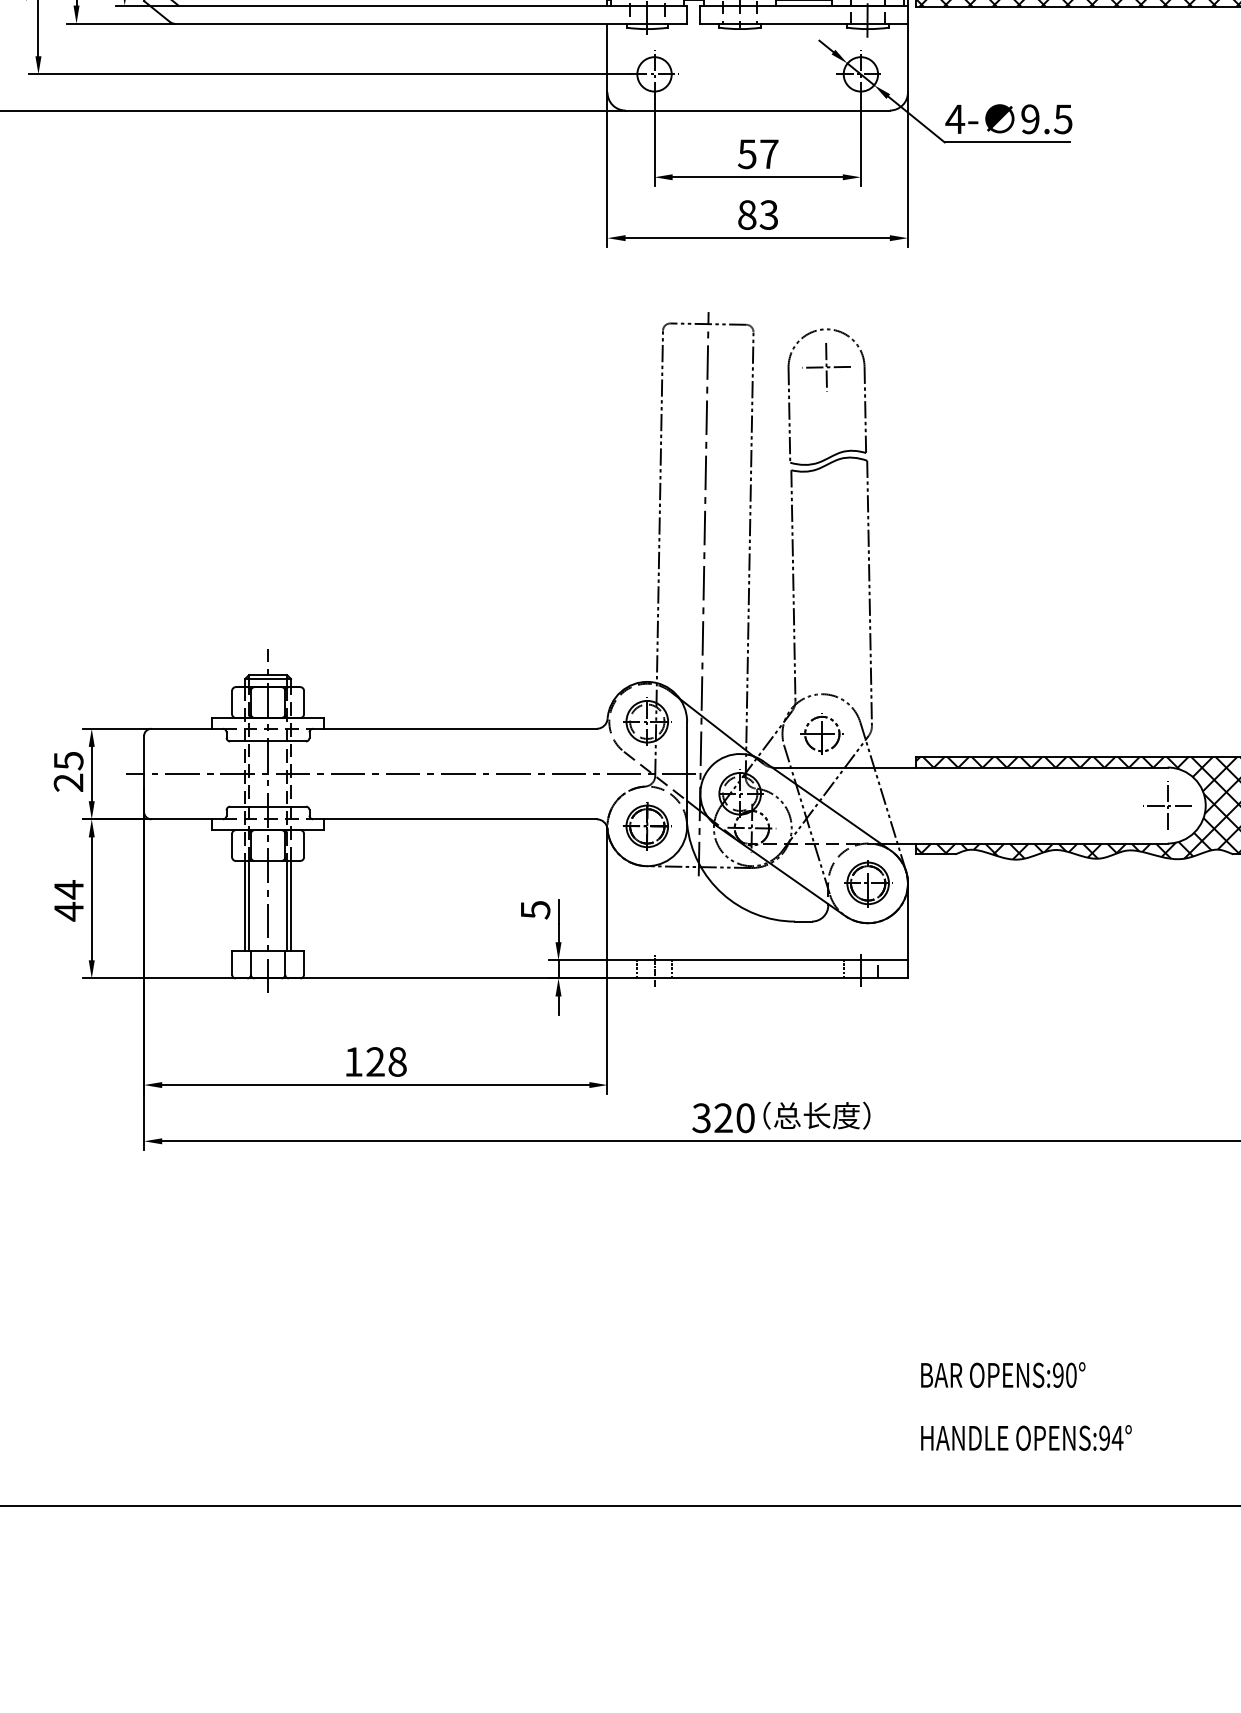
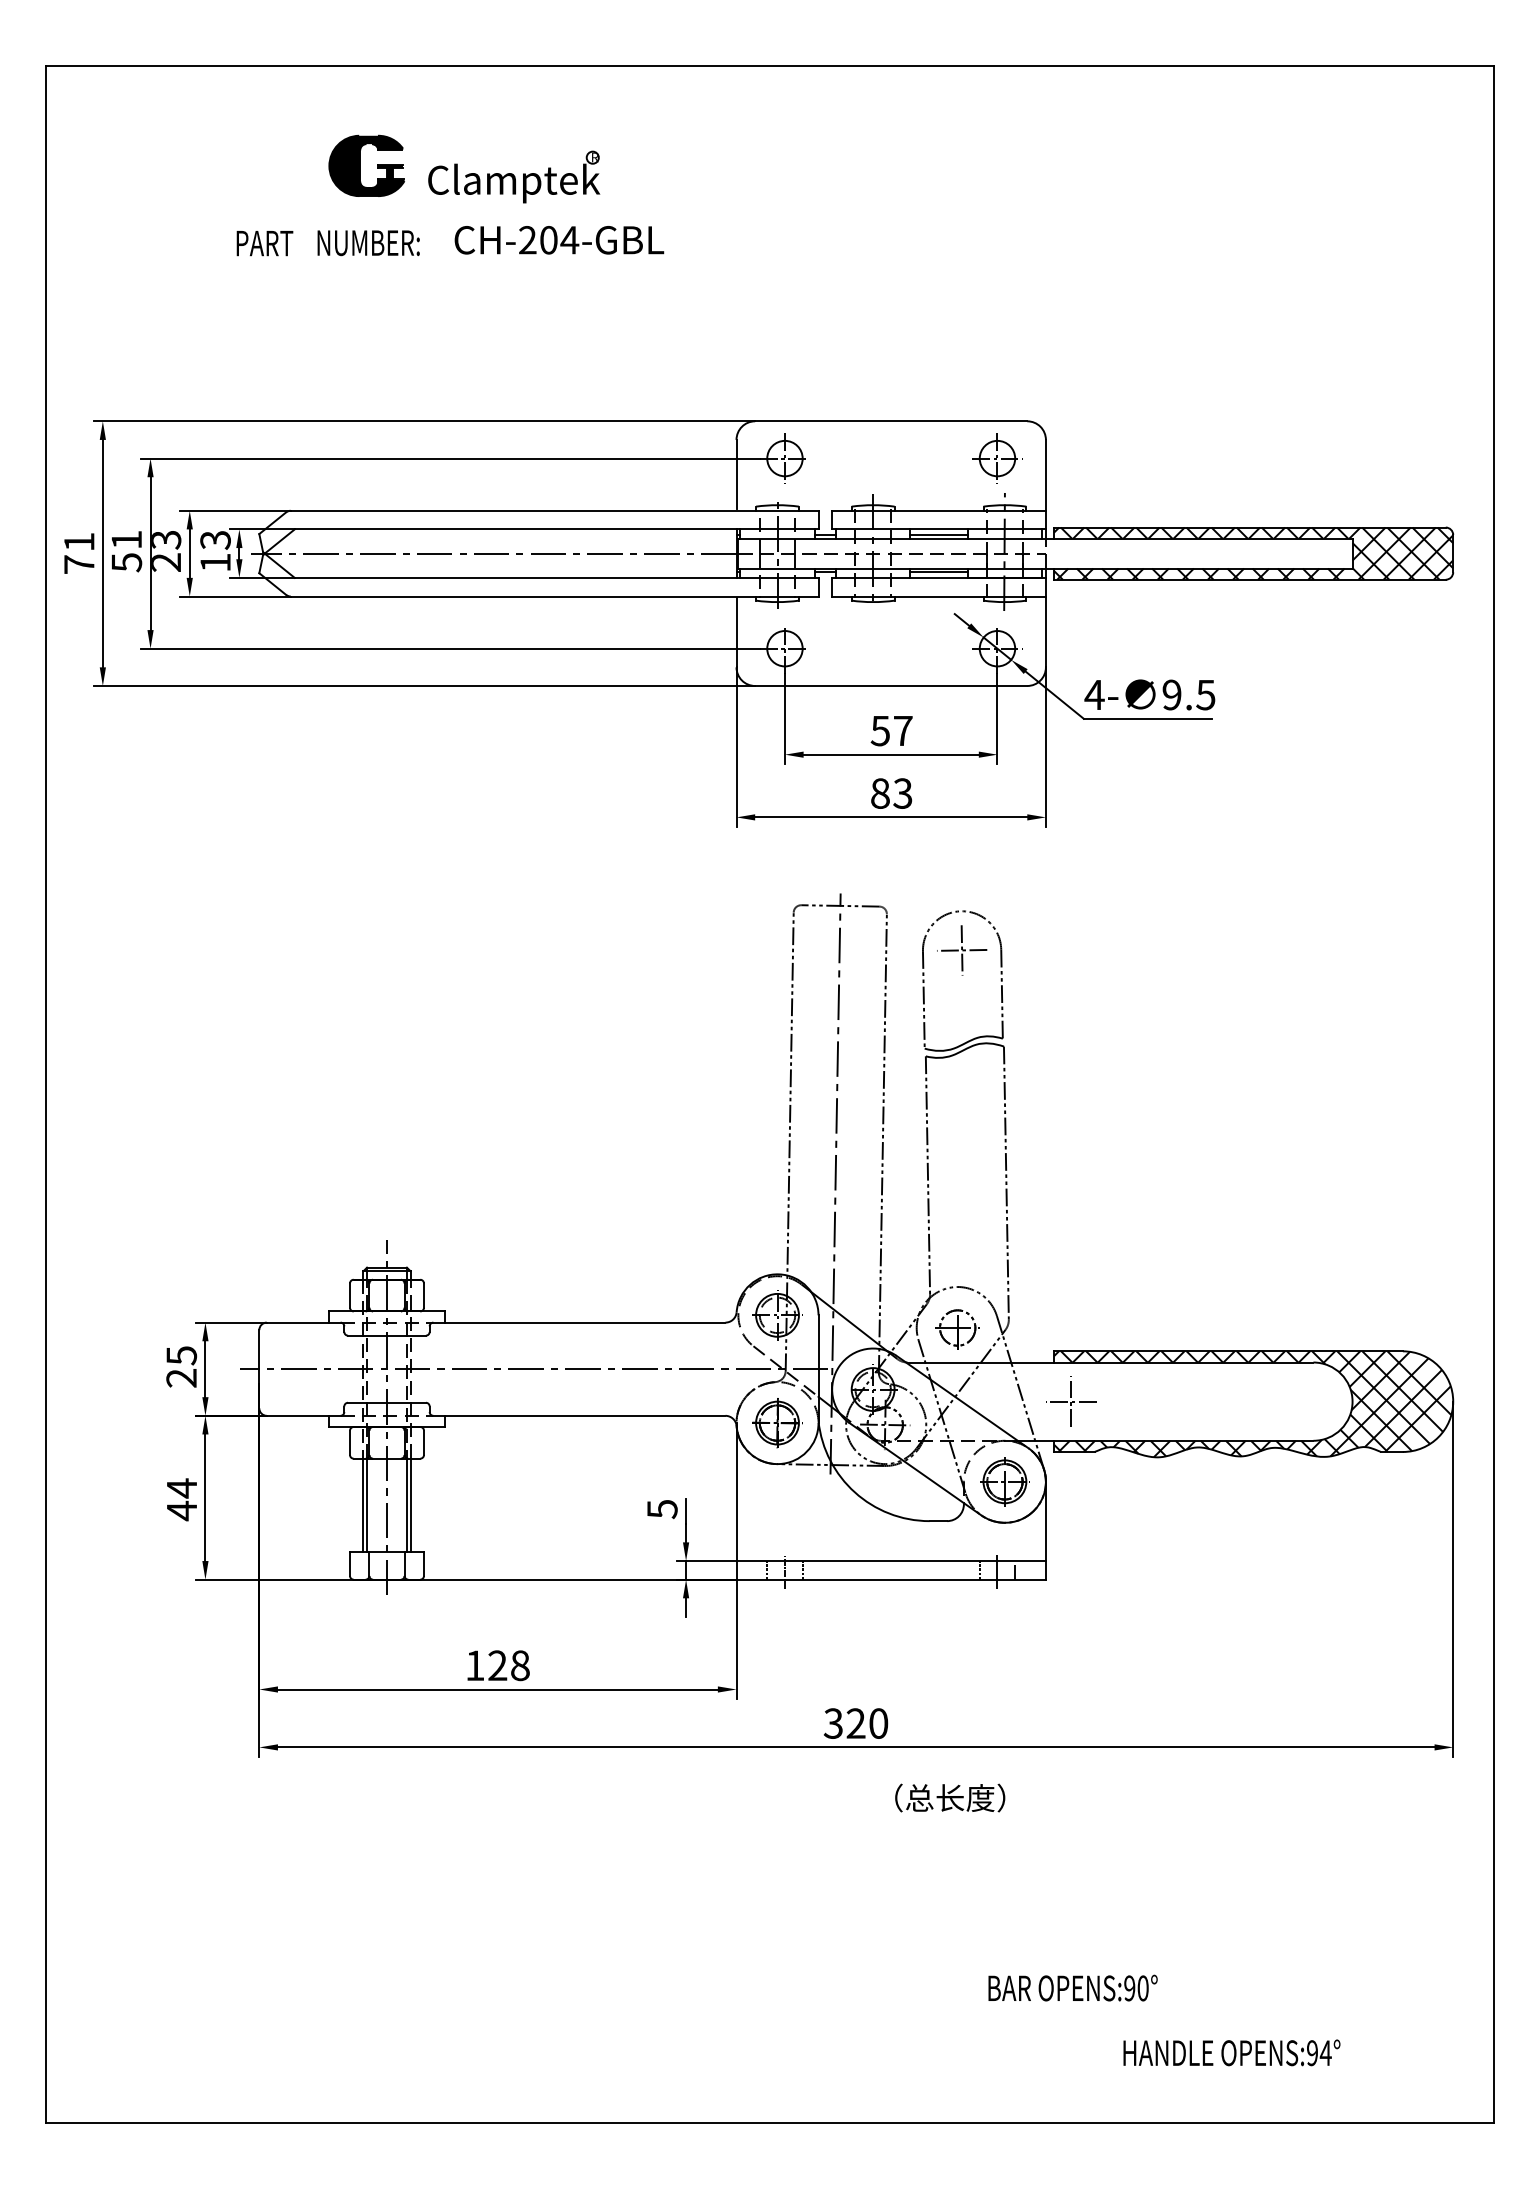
part: (1167, 805) -> (1071, 1401), moved
text: (817, 1115) -> (950, 1797), moved
text: (1002, 1374) -> (1072, 1987), moved
text: (1026, 1437) -> (1231, 2052), moved

